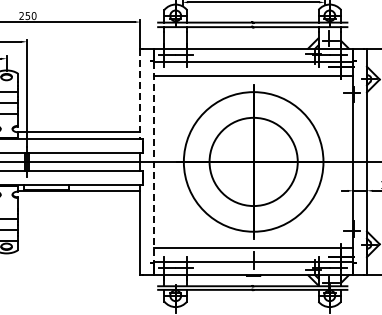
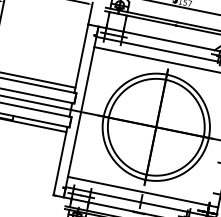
line: (140, 94) -> (81, 59), dashed -> solid
line: (153, 161) -> (80, 111), dashed -> solid
circle: (253, 161) -> (156, 126), size x1.43

